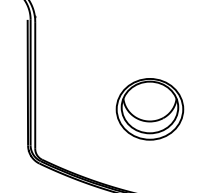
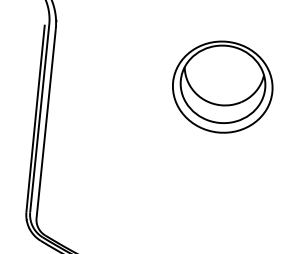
part: (149, 109) -> (222, 87), moved

